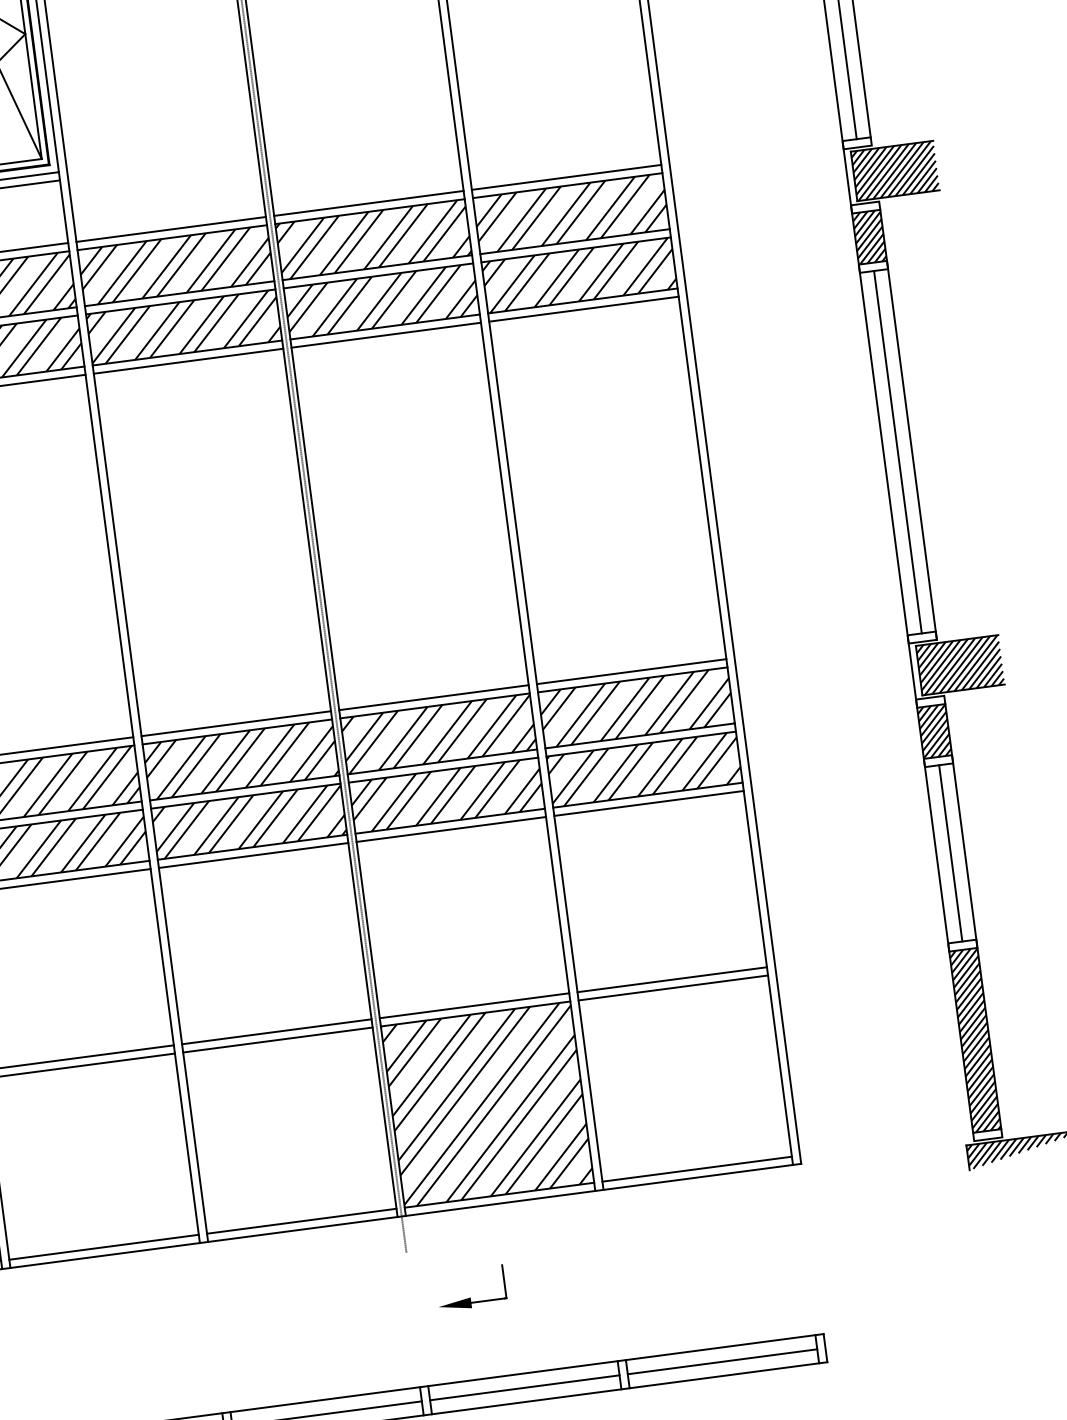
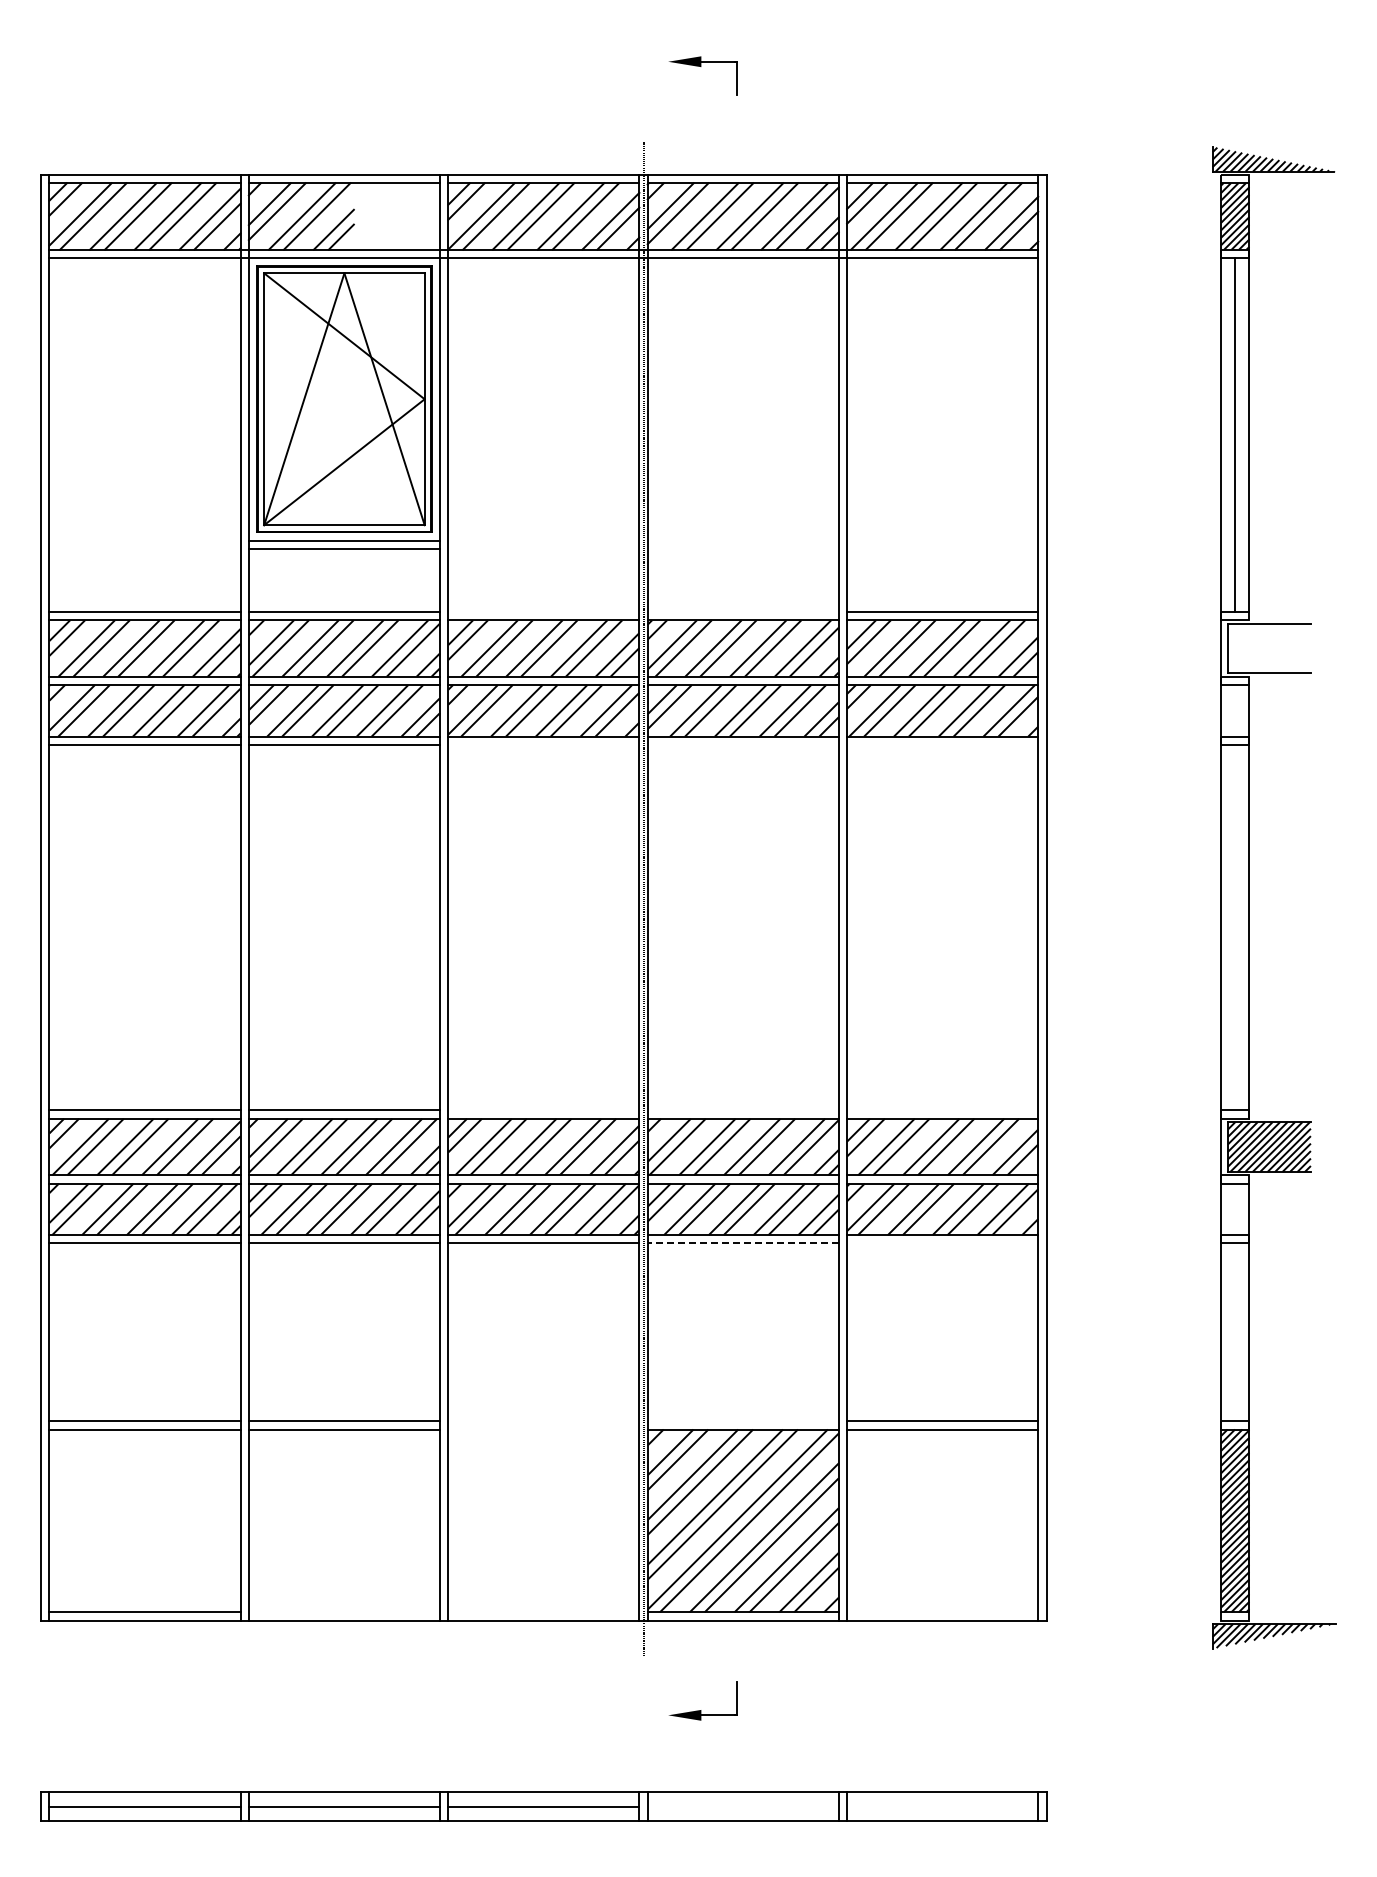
hatch: (894, 171) -> (1268, 648), removed
line: (368, 203) -> (742, 611), removed
line: (170, 229) -> (543, 611), removed
hatch: (868, 237) -> (1234, 710), removed
line: (583, 308) -> (942, 744), removed
line: (385, 334) -> (742, 744), removed
line: (188, 360) -> (543, 744), removed
line: (898, 452) -> (1235, 927), removed
line: (631, 671) -> (942, 1110), removed
line: (433, 697) -> (742, 1110), removed
line: (235, 723) -> (543, 1110), removed
hatch: (933, 731) -> (1234, 1209), removed
line: (648, 803) -> (942, 1243), removed
line: (451, 829) -> (743, 1243), solid -> dashed
line: (950, 853) -> (1235, 1332), removed
line: (473, 1006) -> (742, 1421), removed
line: (276, 1032) -> (543, 1421), removed
line: (277, 1040) -> (543, 1429), removed
line: (697, 1169) -> (942, 1612), removed
line: (301, 1221) -> (543, 1612), removed
line: (103, 1247) -> (343, 1612), removed
line: (722, 1361) -> (942, 1806), removed
line: (524, 1387) -> (742, 1806), removed

